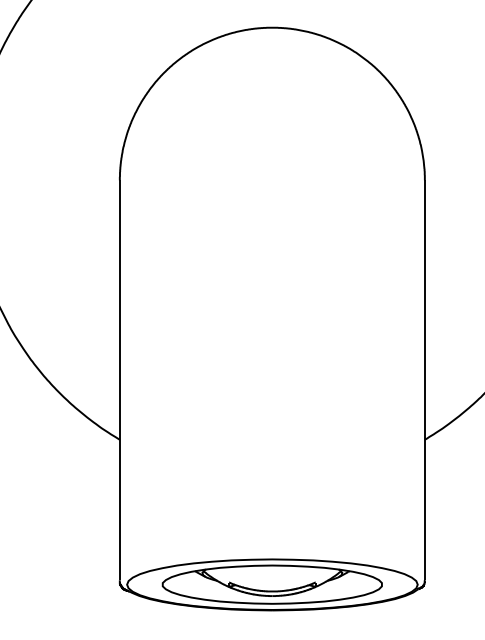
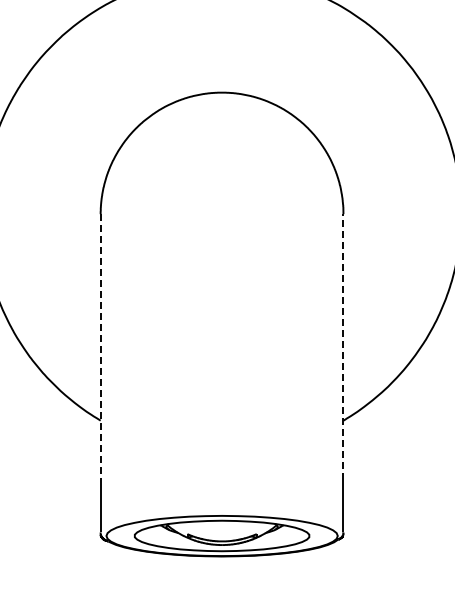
line: (119, 347) -> (100, 347), solid -> dashed
line: (424, 347) -> (343, 347), solid -> dashed

